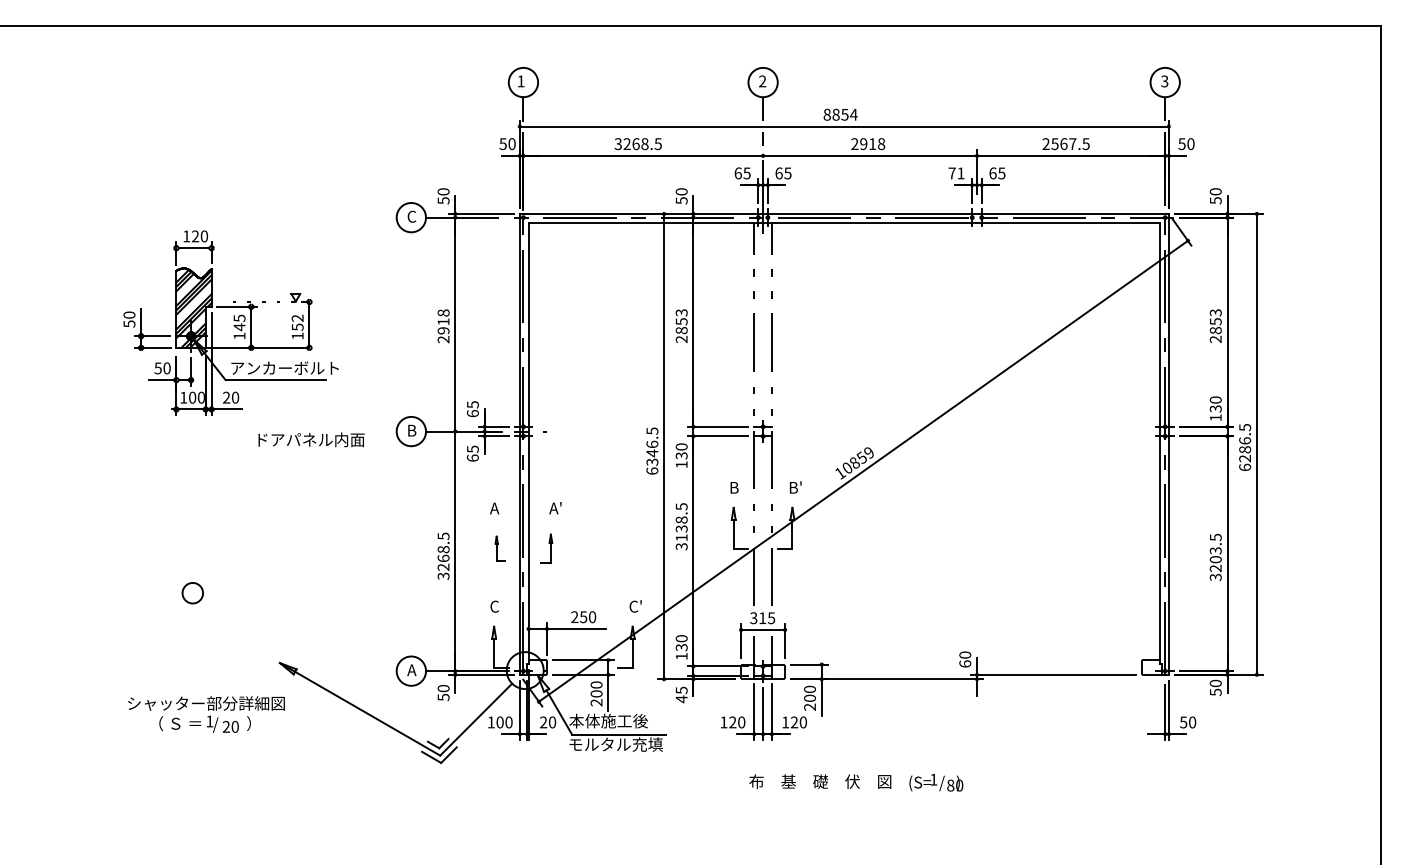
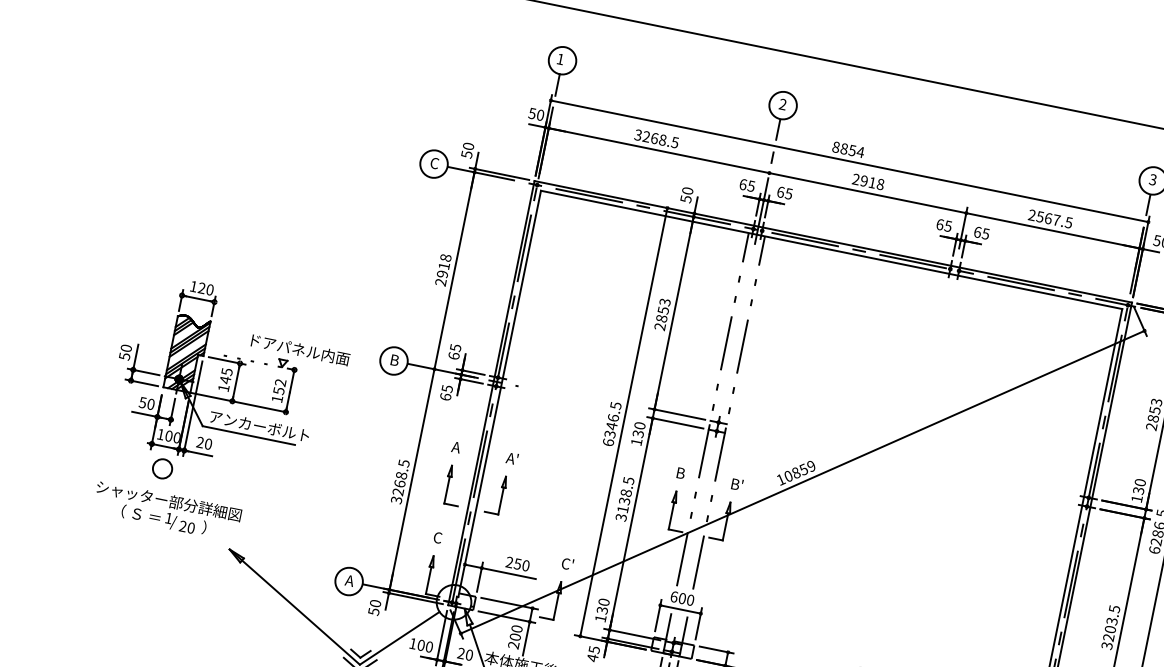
text: (956, 173) -> (944, 225), 71 -> 65
part: (230, 322) -> (217, 374), moved
part: (500, 548) -> (454, 485), size x1.67
part: (546, 548) -> (496, 493), size x1.43
text: (762, 618) -> (682, 598), 315 -> 600
text: (206, 714) -> (167, 511), moved

